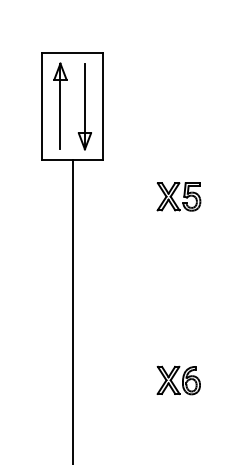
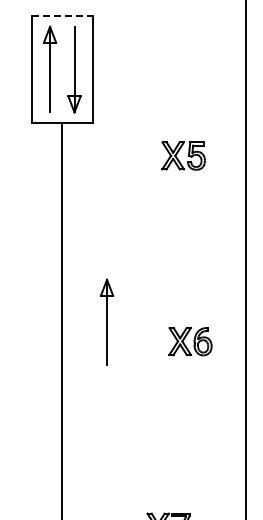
line: (72, 53) -> (62, 16), solid -> dashed
part: (178, 196) -> (183, 155), moved
part: (117, 358) -> (107, 321), added
part: (178, 380) -> (190, 341), moved

